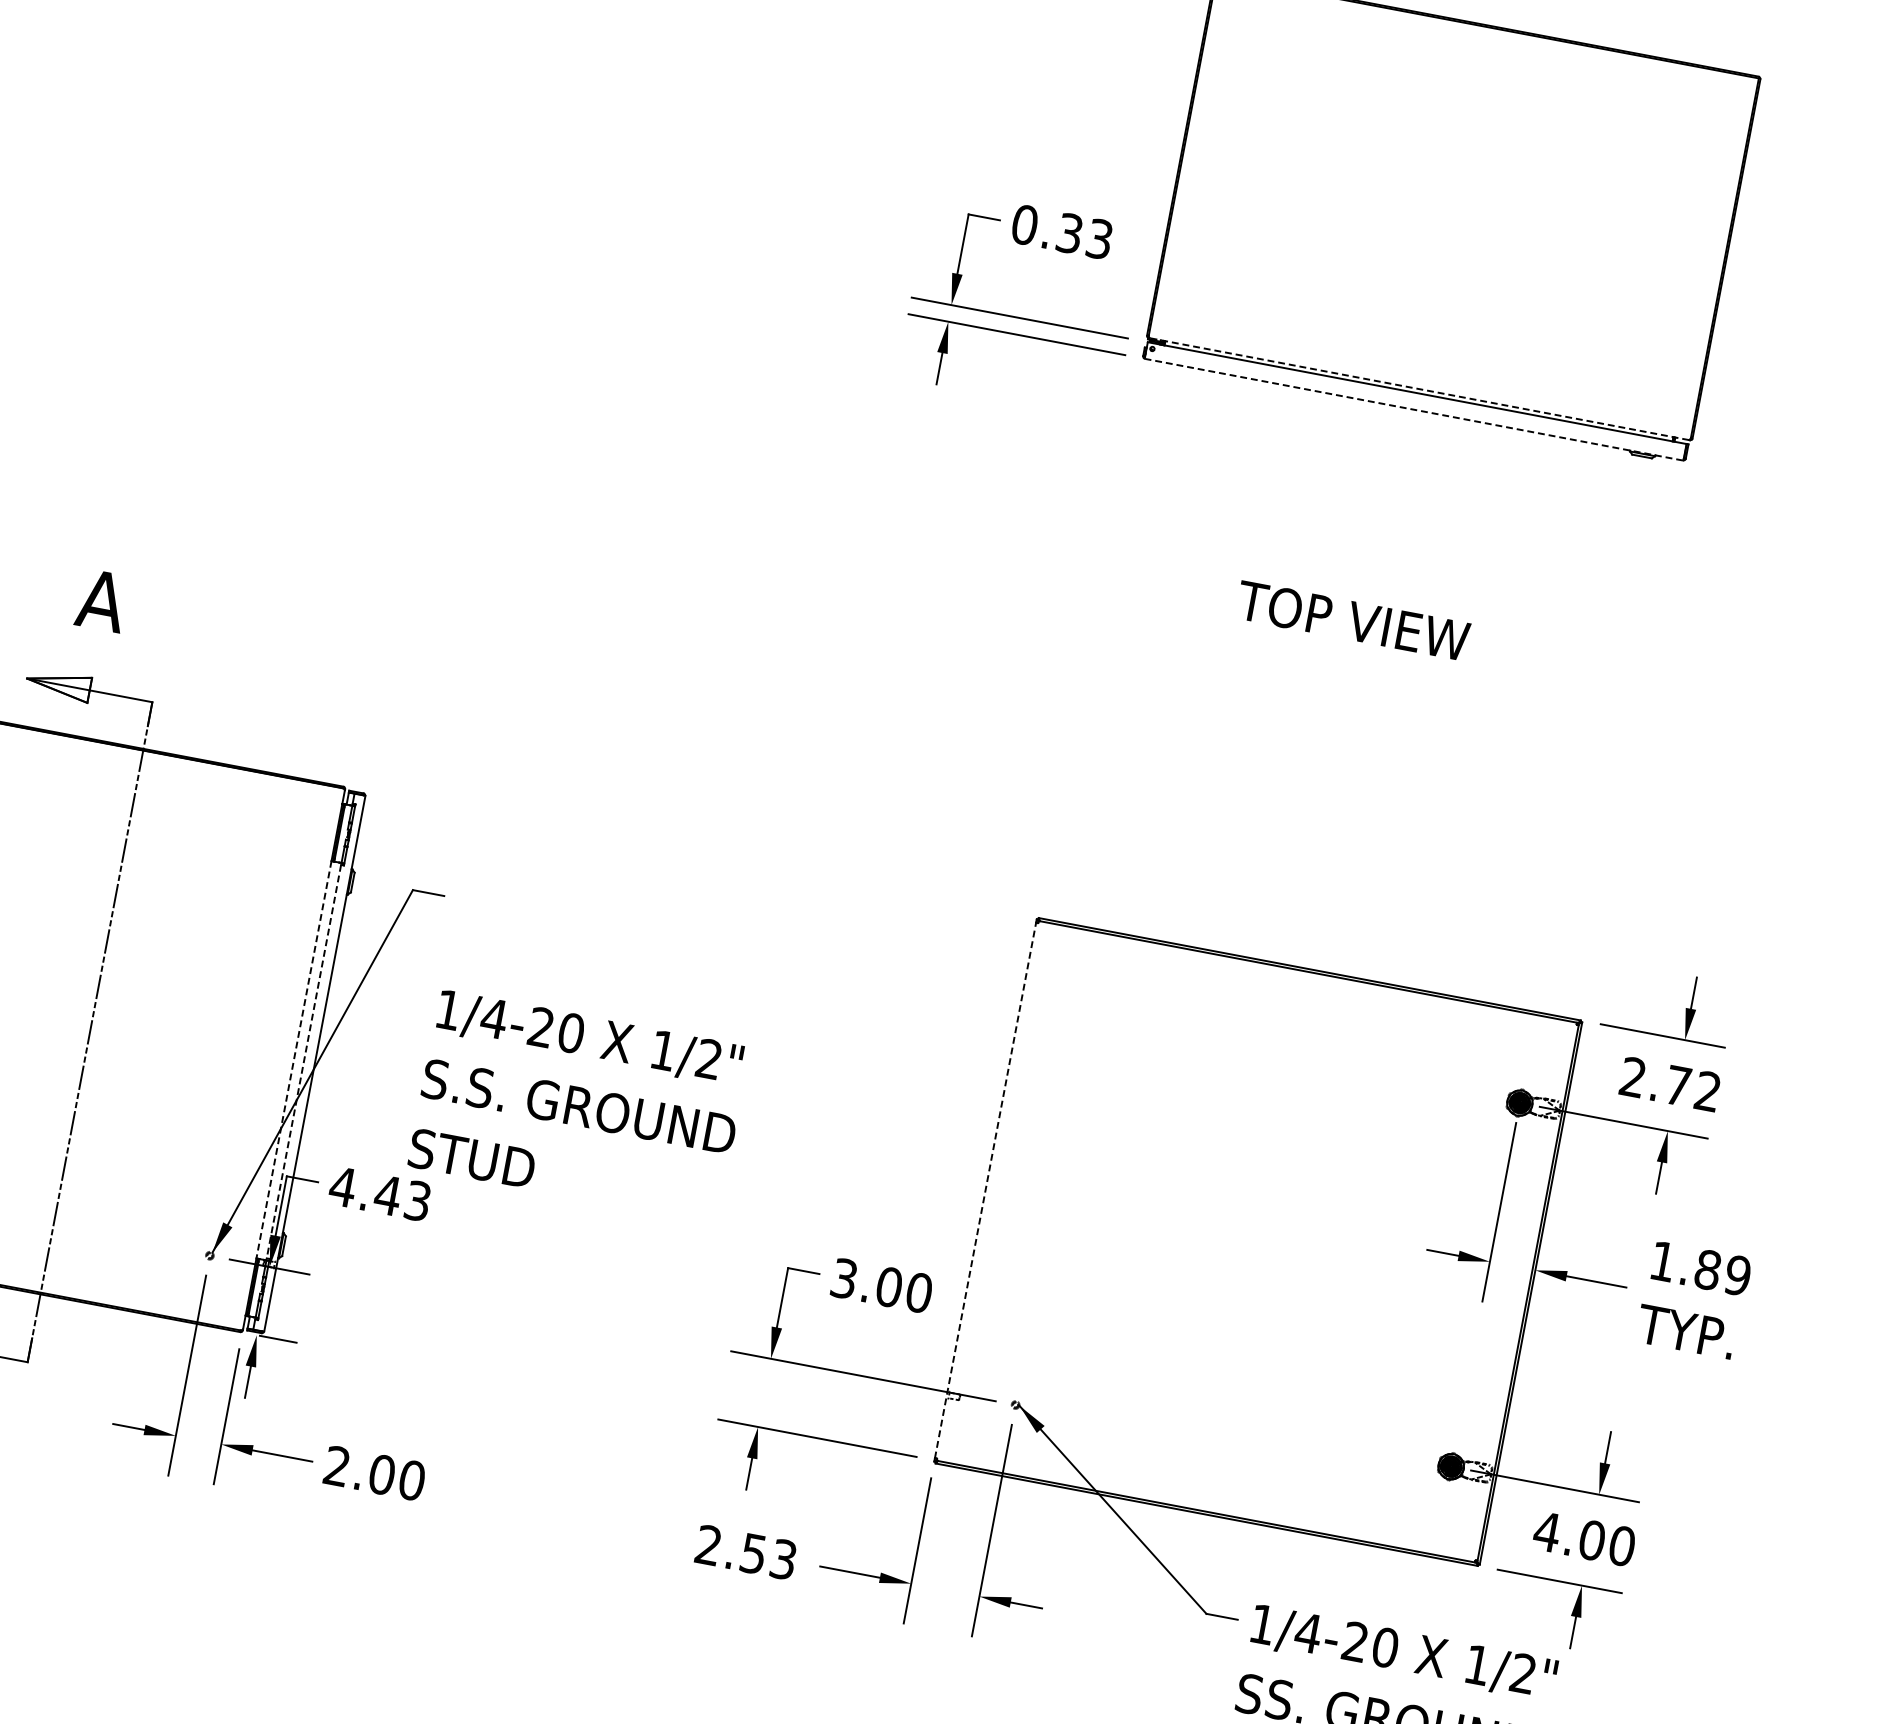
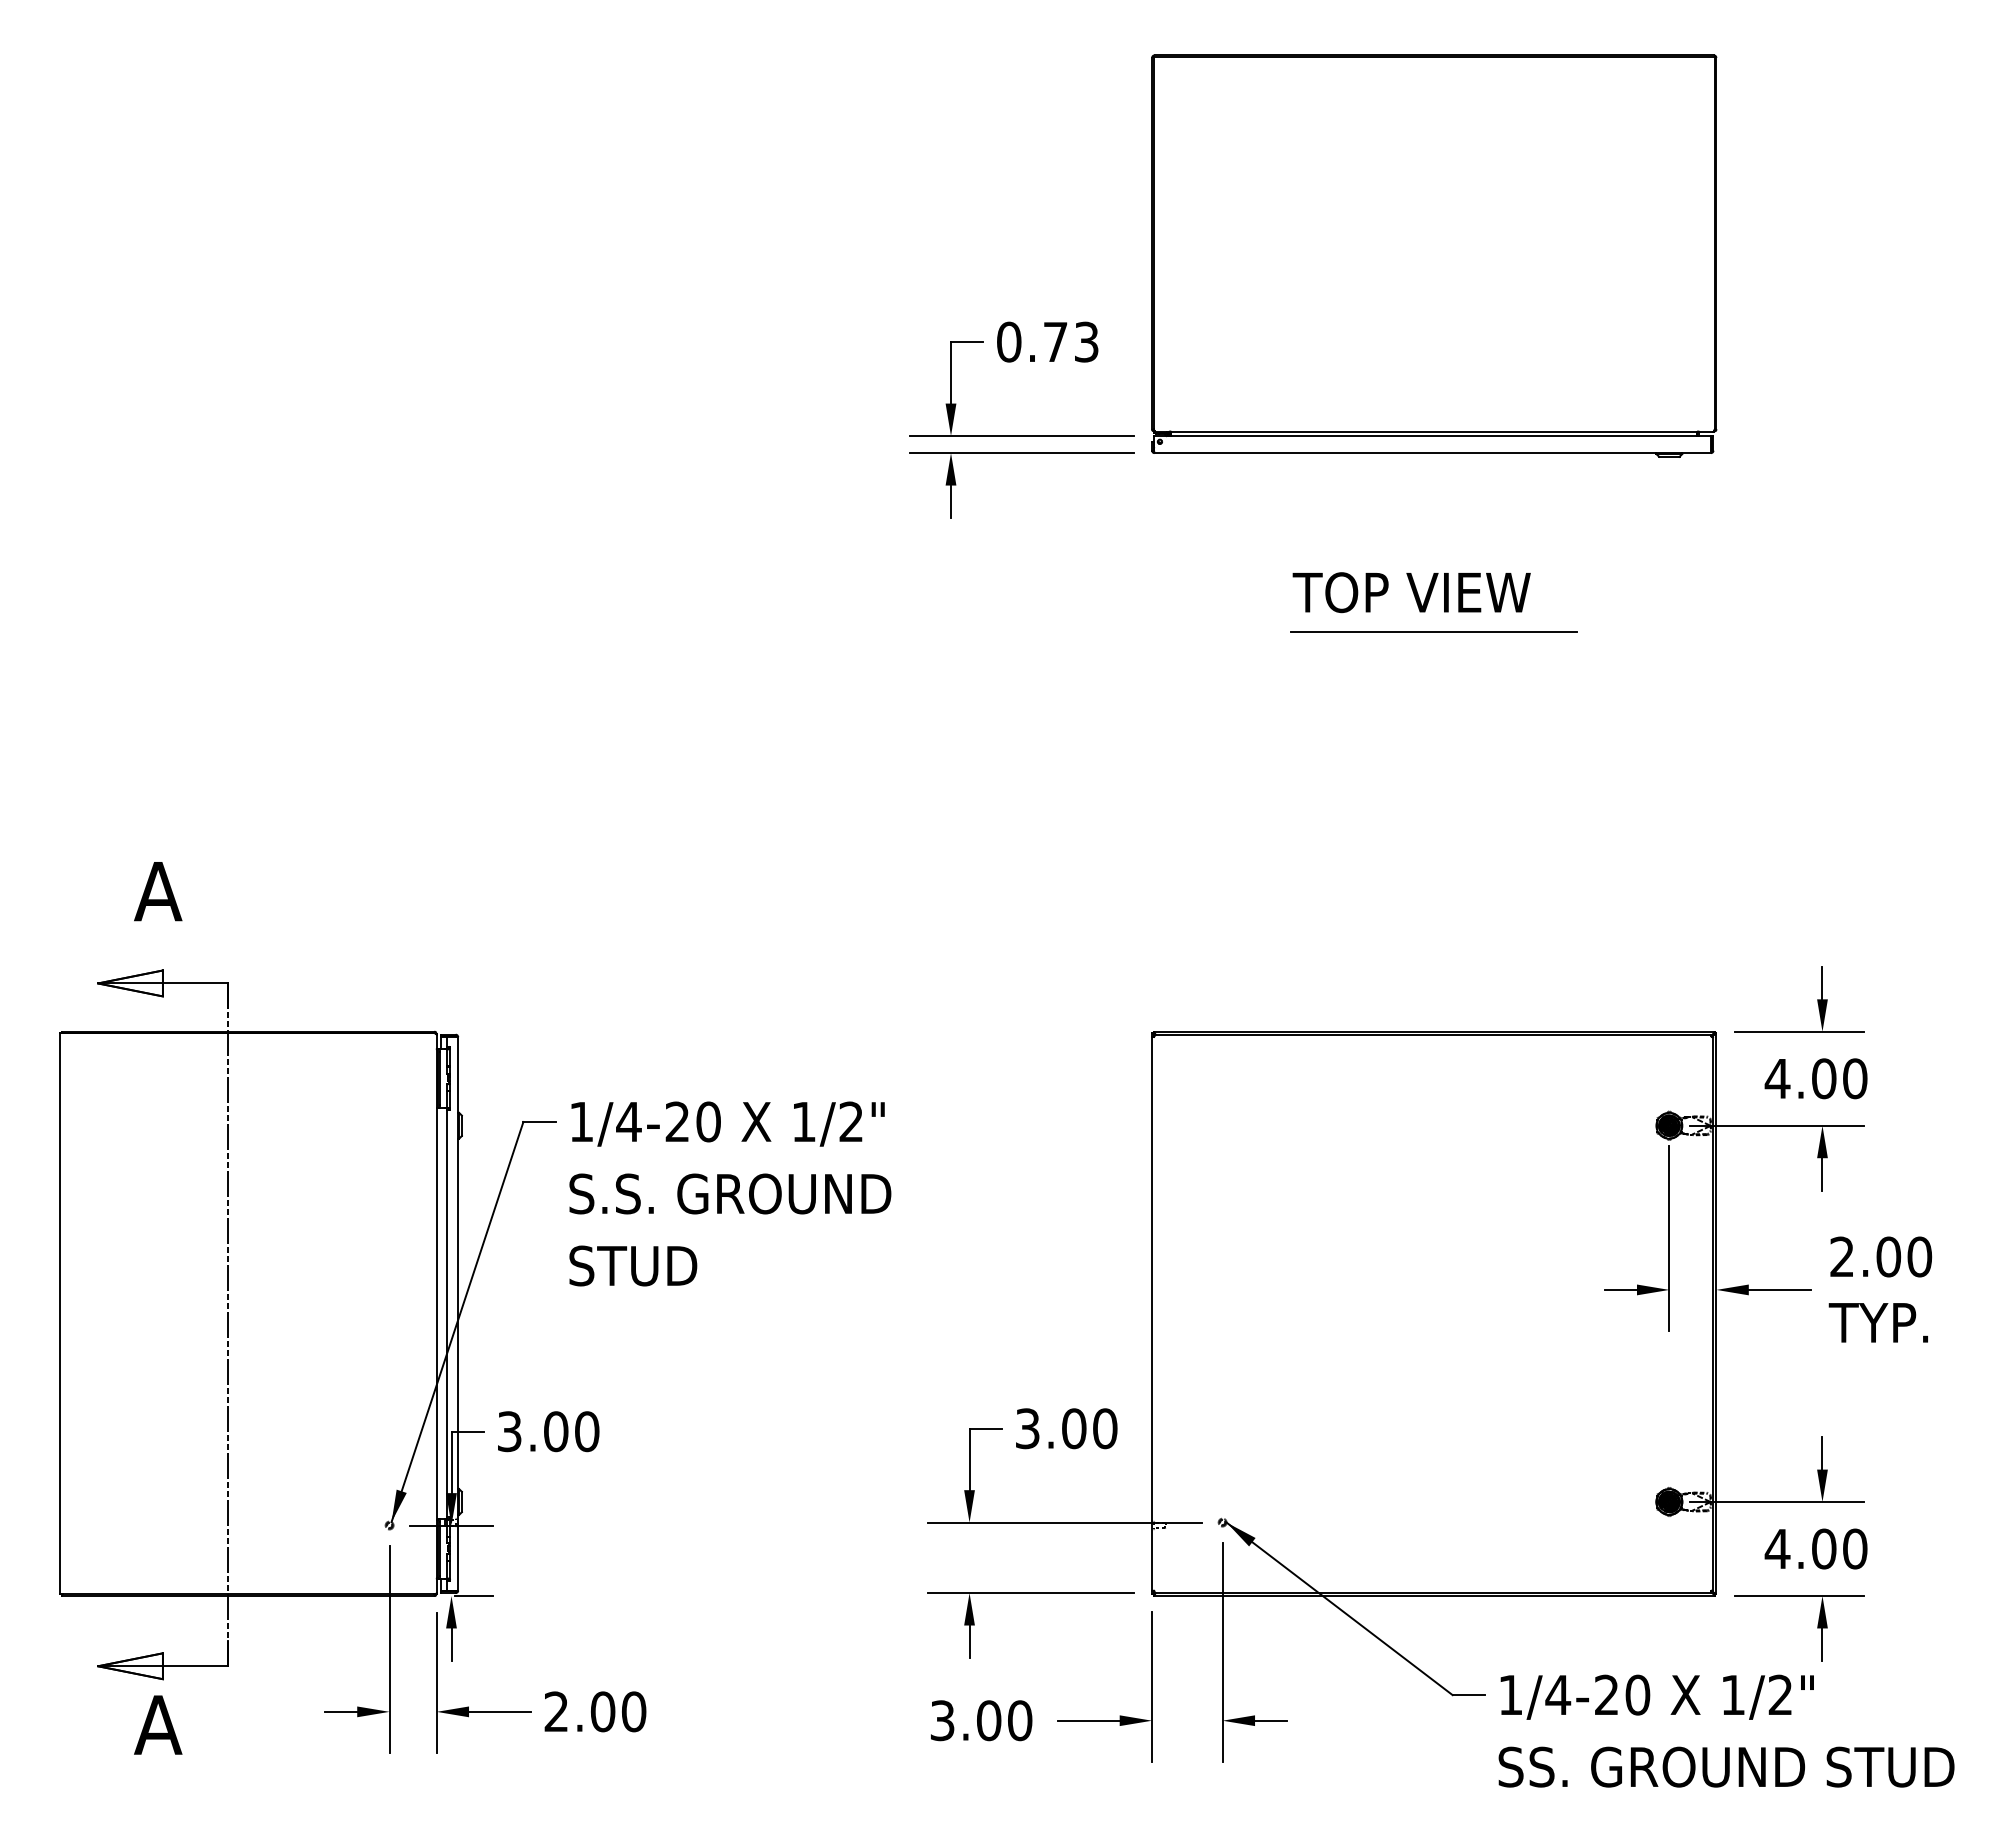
text: (1069, 232) -> (1055, 341), 0.33 -> 0.73
line: (1419, 389) -> (1434, 431), dashed -> solid
line: (1413, 410) -> (1432, 453), dashed -> solid
line: (1382, 583) -> (1433, 632), added
text: (1352, 620) -> (1411, 592), moved
line: (293, 1059) -> (436, 1313), dashed -> solid
line: (303, 1061) -> (446, 1313), dashed -> solid
text: (1669, 1084) -> (1815, 1078), 2.72 -> 4.00
text: (579, 1106) -> (730, 1193), moved
line: (986, 1190) -> (1152, 1313), dashed -> solid
text: (379, 1193) -> (547, 1431), 4.43 -> 3.00
text: (1701, 1268) -> (1881, 1256), 1.89 -> 2.00
text: (746, 1552) -> (981, 1720), 2.53 -> 3.00

